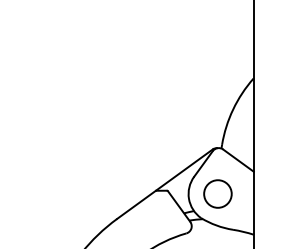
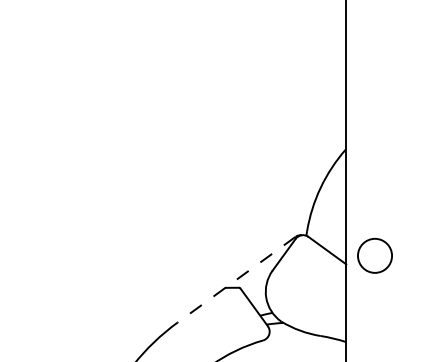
line: (164, 184) -> (236, 279), solid -> dashed
circle: (217, 193) -> (374, 255), moved

